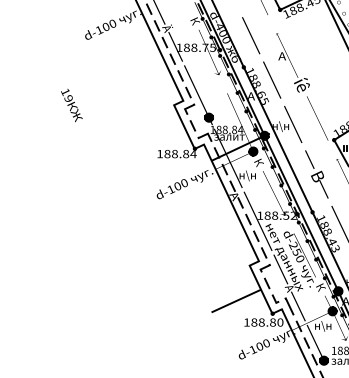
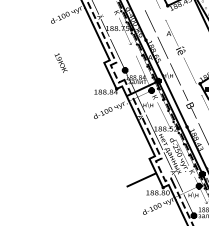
text: (70, 104) -> (60, 62), moved

